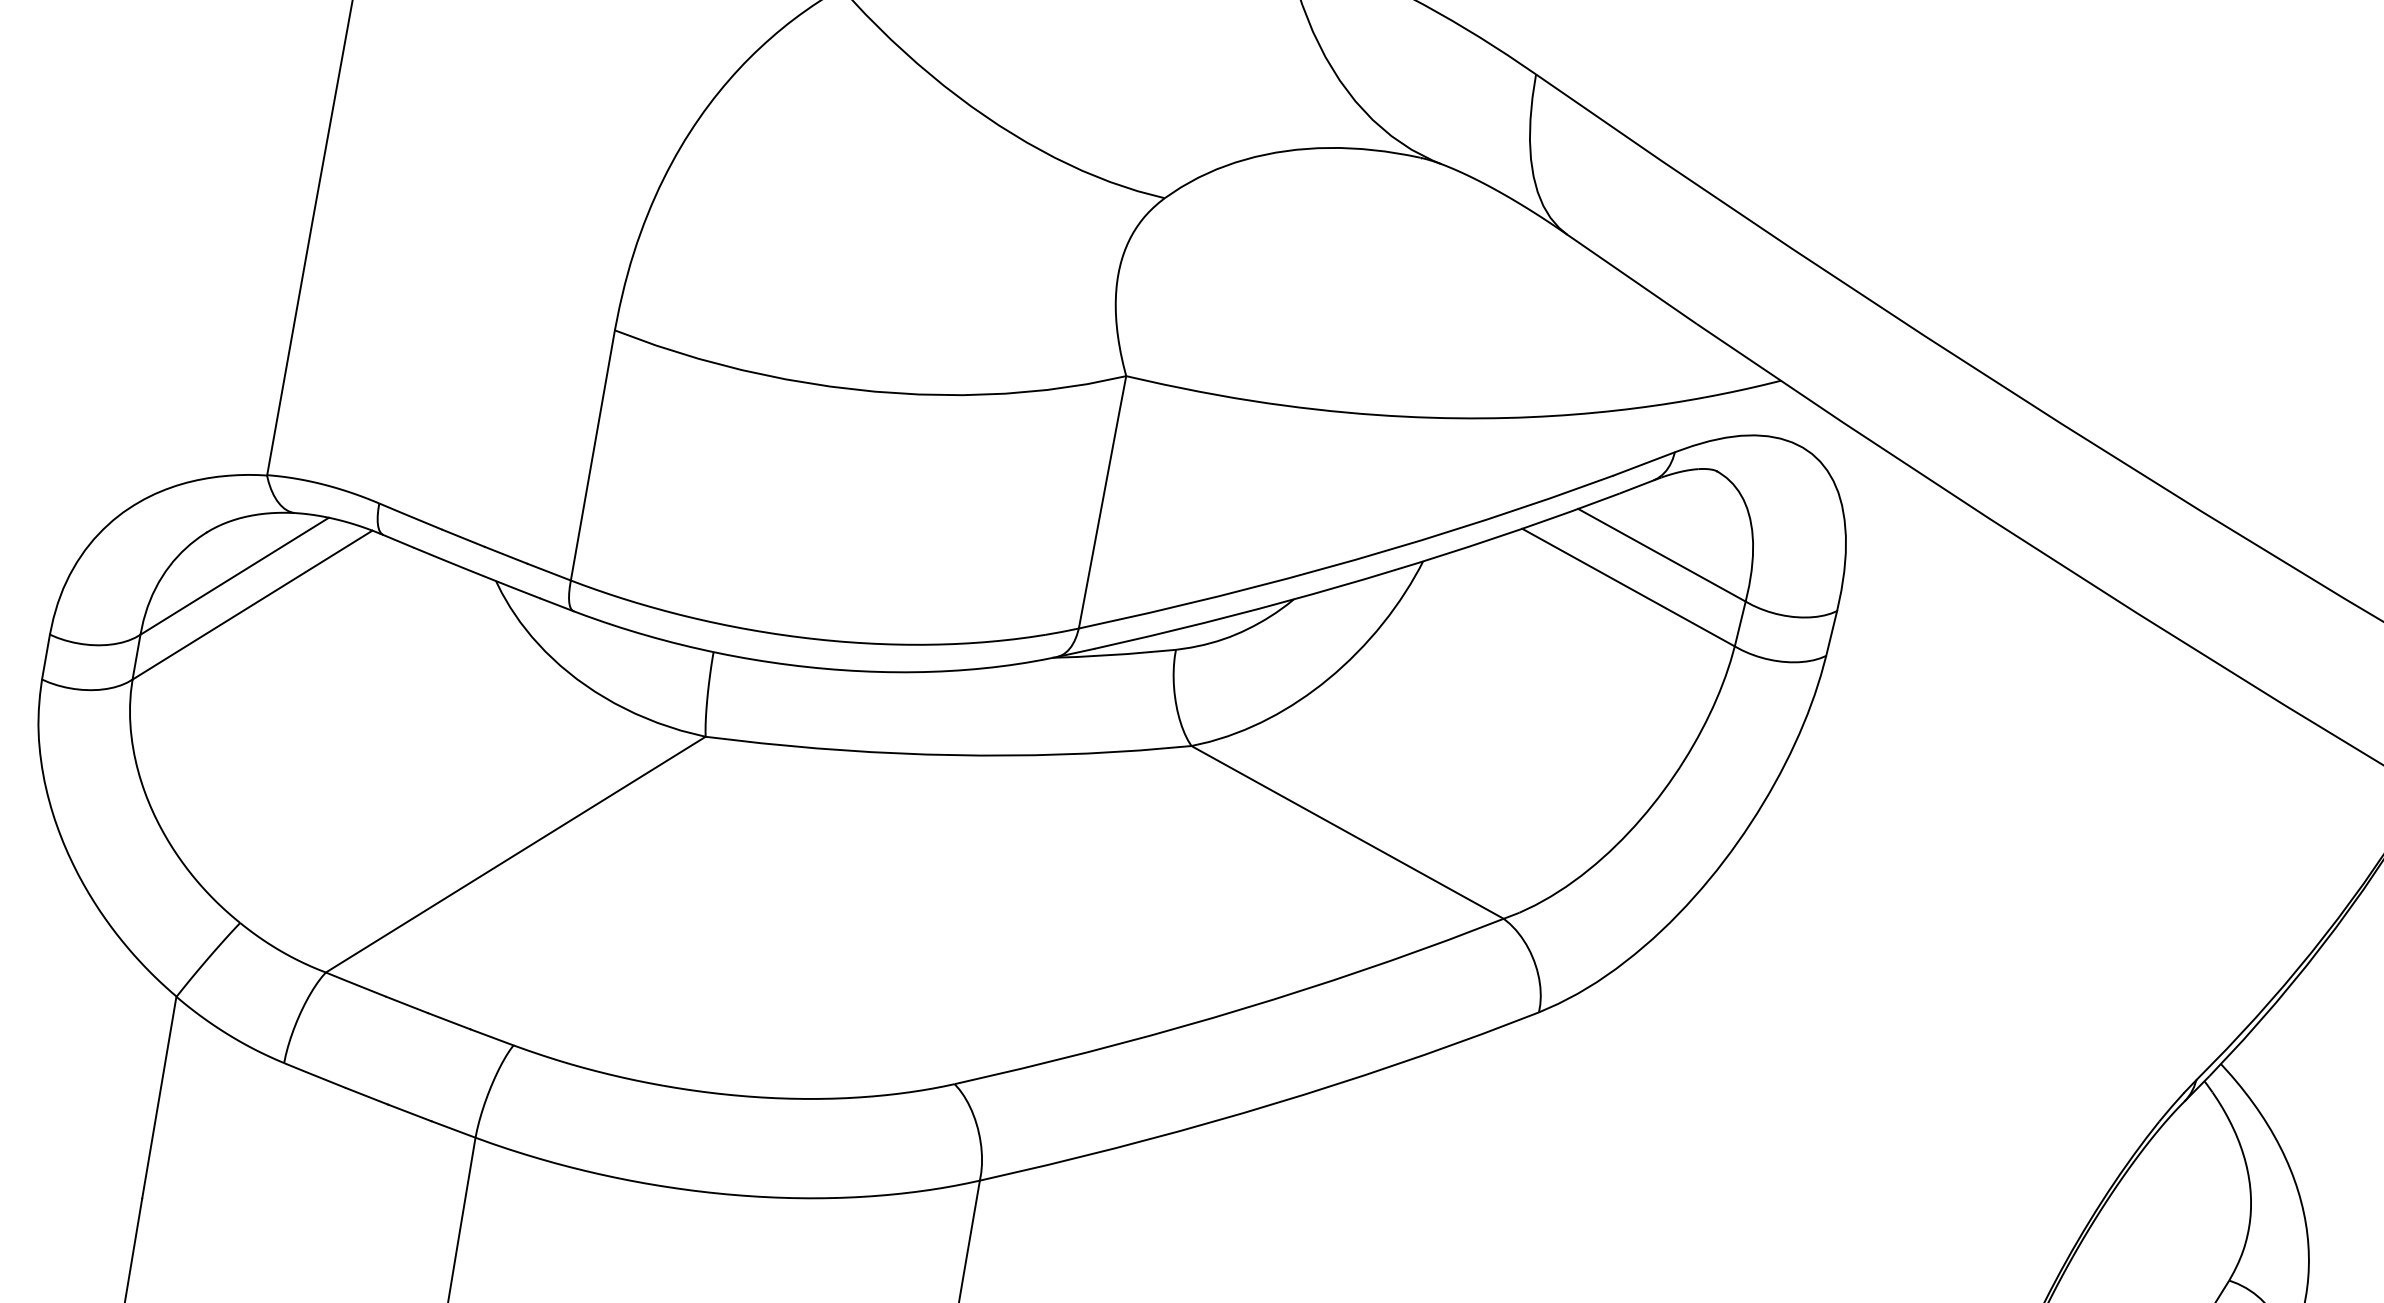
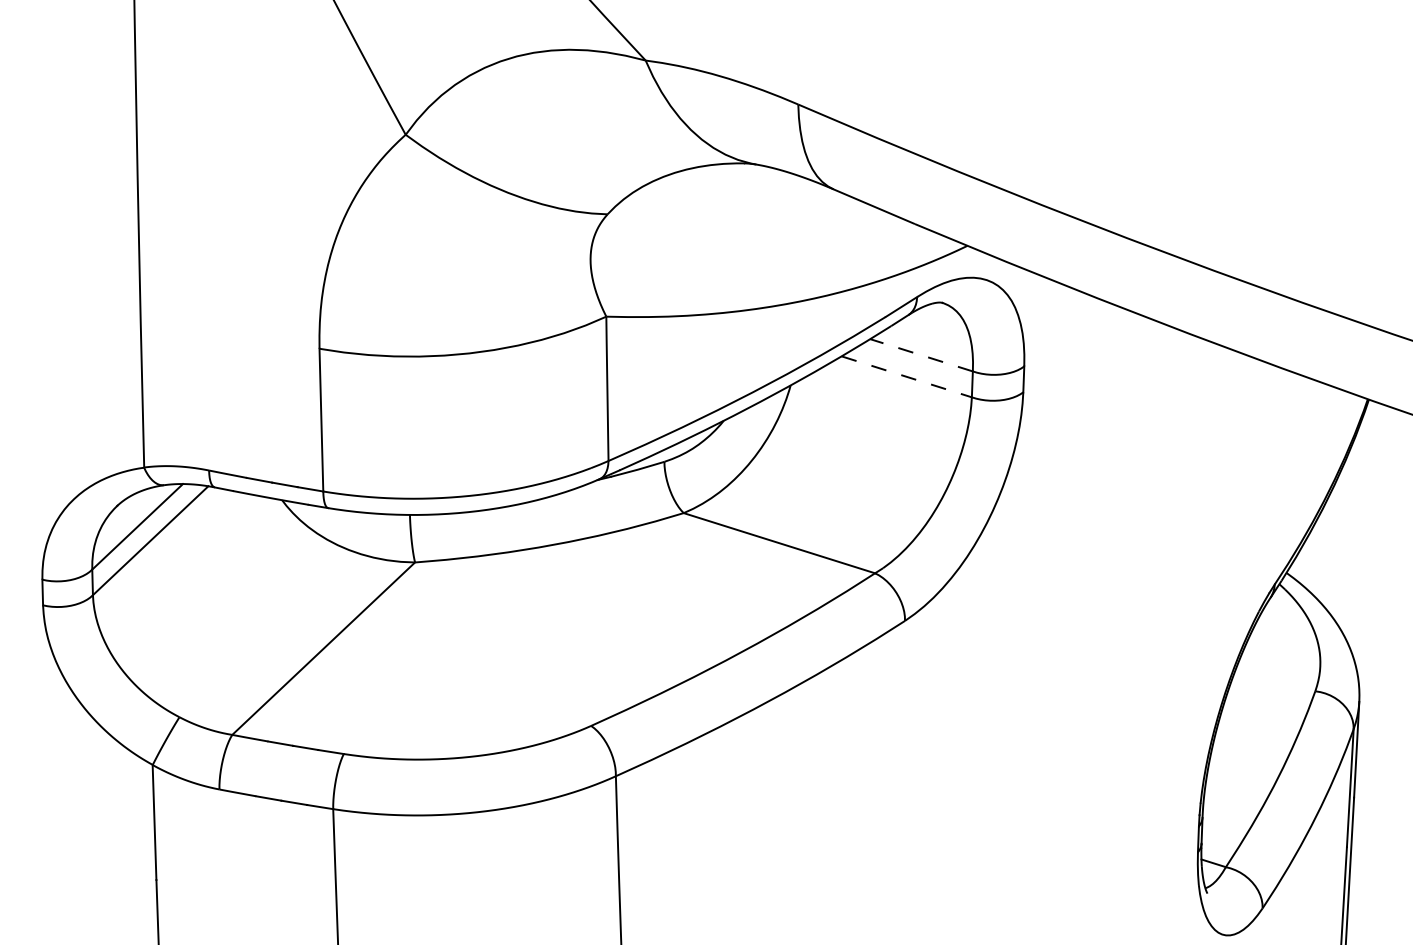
line: (1661, 555) -> (921, 355), solid -> dashed
line: (1629, 588) -> (907, 377), solid -> dashed

